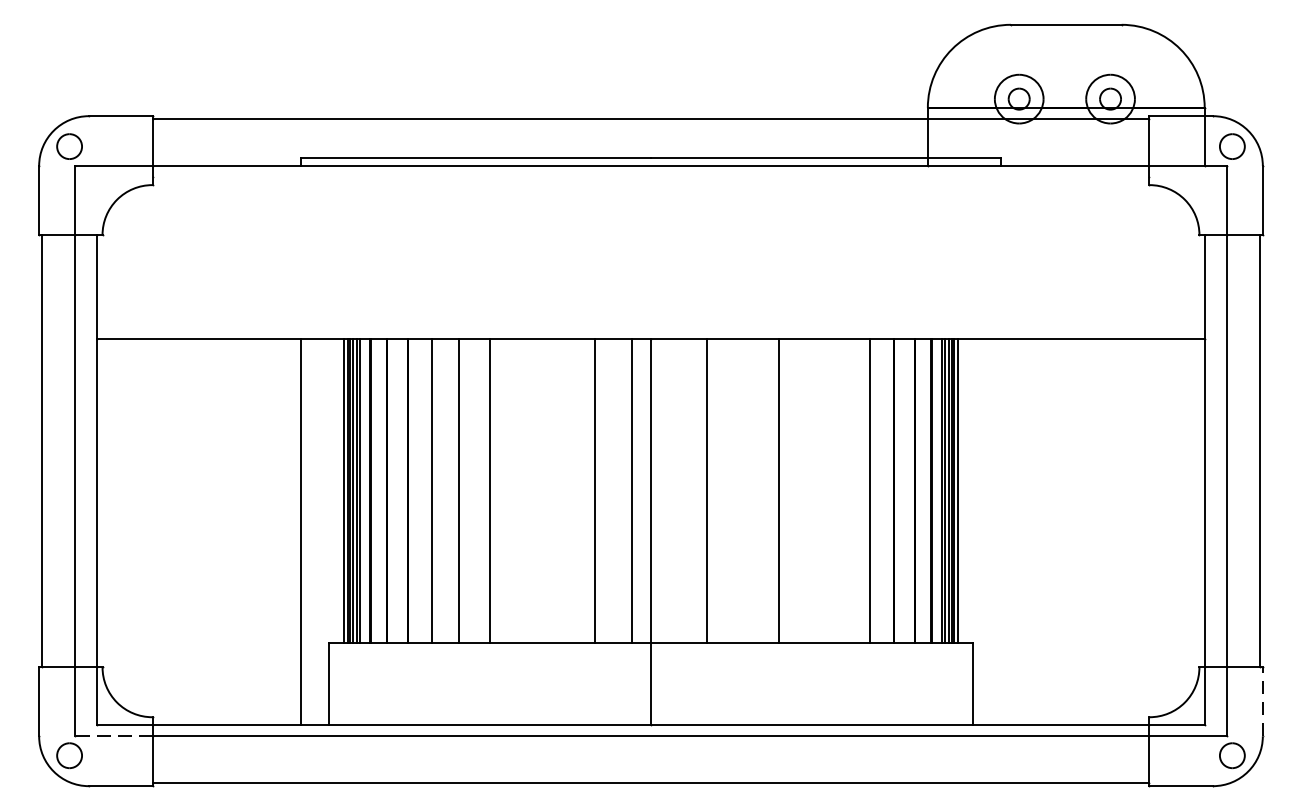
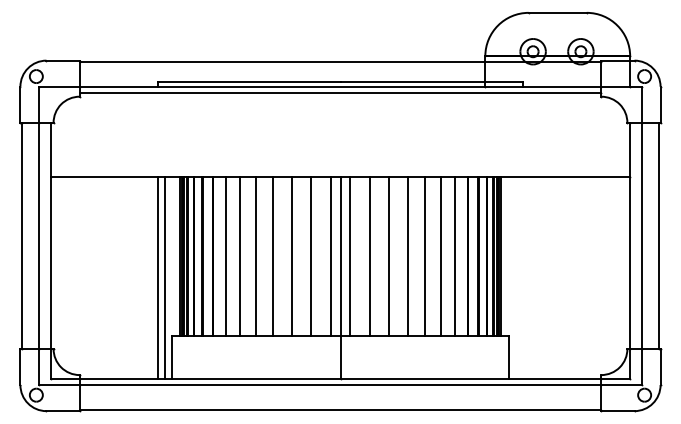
line: (651, 177) -> (340, 92), added
line: (522, 490) -> (273, 256), added
line: (557, 490) -> (291, 256), added
line: (670, 490) -> (350, 256), added
line: (744, 490) -> (389, 256), added
line: (811, 490) -> (424, 256), added
line: (842, 490) -> (440, 256), added
line: (314, 532) -> (164, 278), added
line: (1262, 700) -> (660, 366), dashed -> solid
line: (113, 737) -> (59, 385), dashed -> solid

